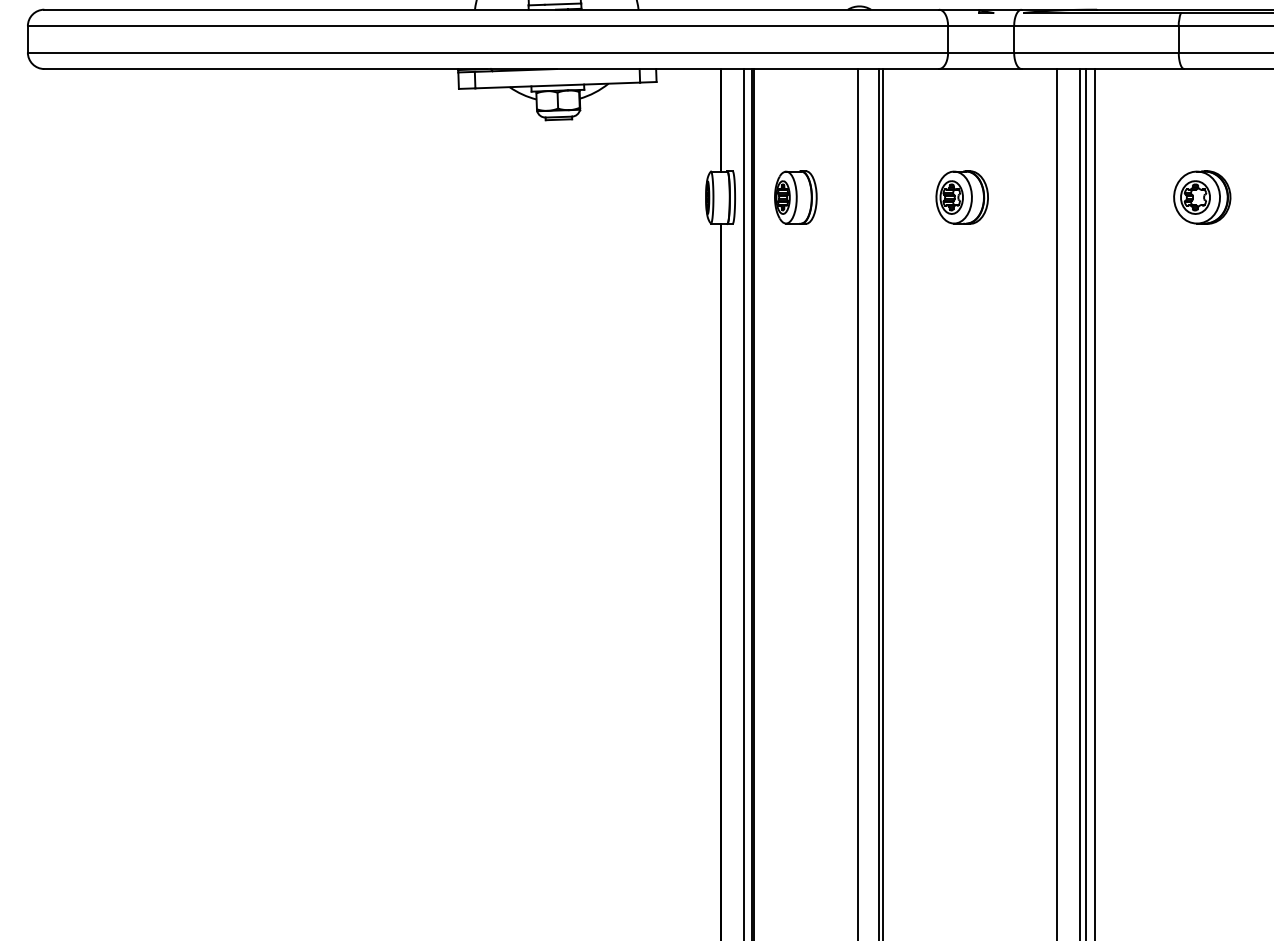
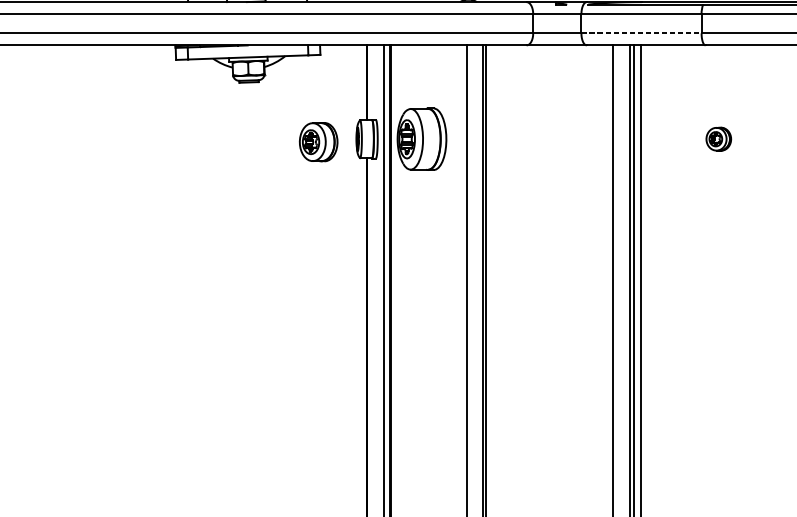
line: (1096, 52) -> (641, 33), solid -> dashed
part: (795, 197) -> (421, 139), size x1.6
part: (961, 197) -> (318, 142), moved
part: (1202, 197) -> (718, 139), size x0.6

